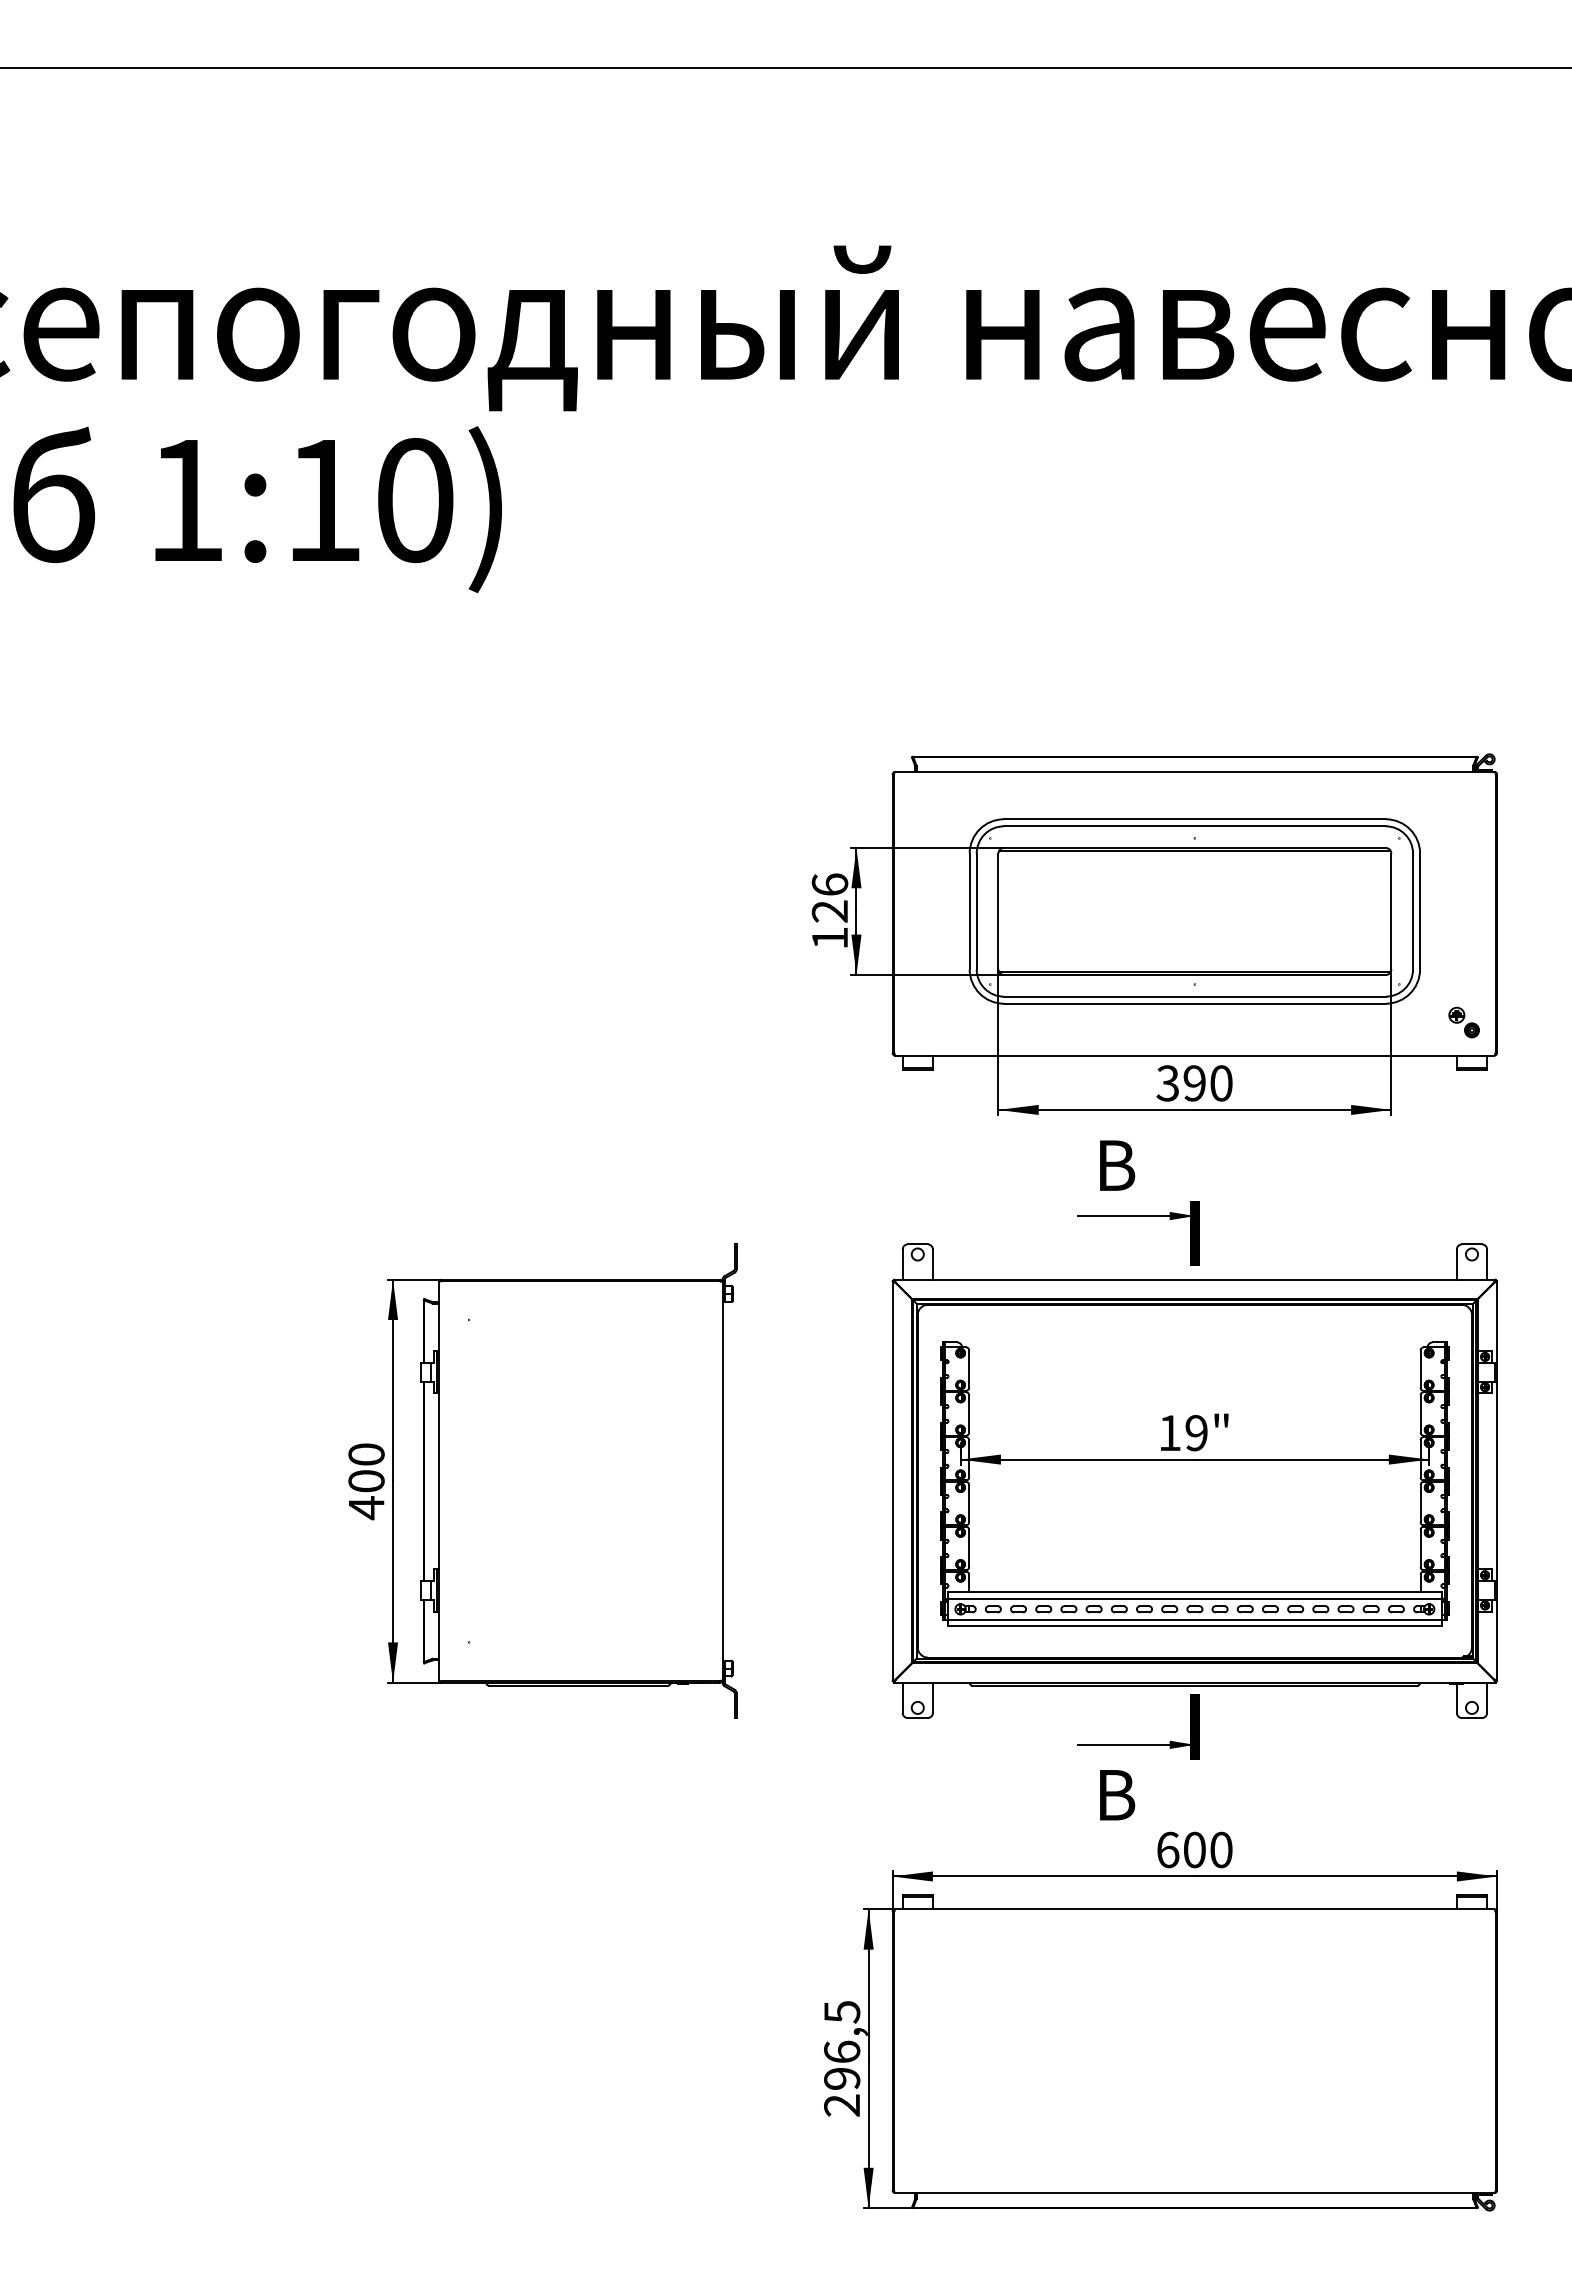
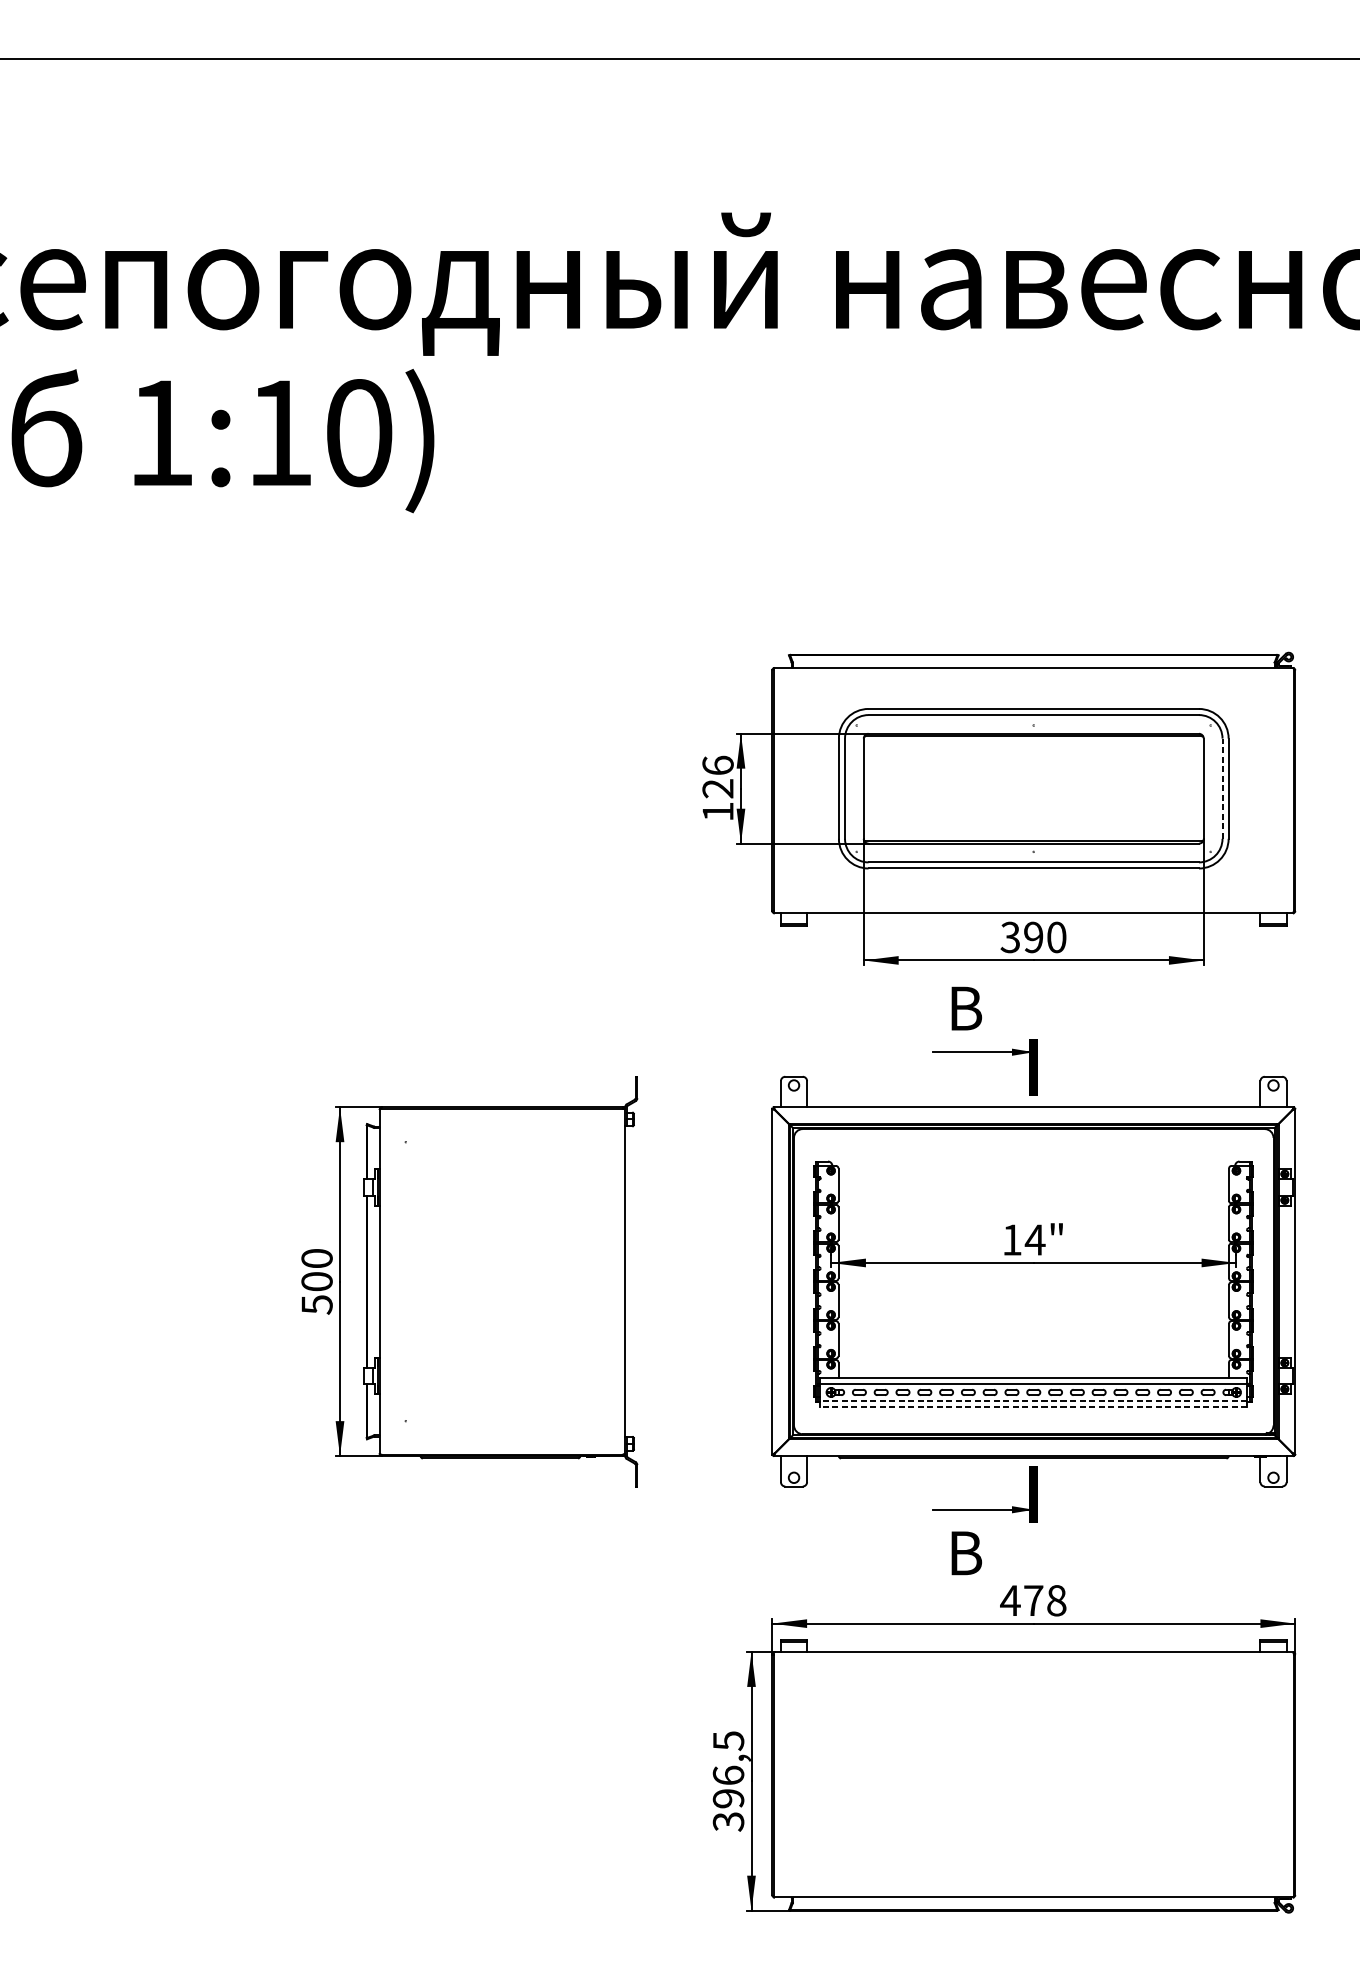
line: (1413, 911) -> (1222, 788), solid -> dashed
part: (1463, 1022) -> (1266, 884), removed
text: (1196, 1433) -> (1035, 1240), 19" -> 14"
text: (366, 1508) -> (317, 1305), 400 -> 500
line: (1194, 1619) -> (1033, 1401), solid -> dashed
line: (1194, 1626) -> (1033, 1407), solid -> dashed
text: (1193, 1849) -> (1032, 1600), 600 -> 478
text: (842, 2105) -> (728, 1821), 296,5 -> 396,5

